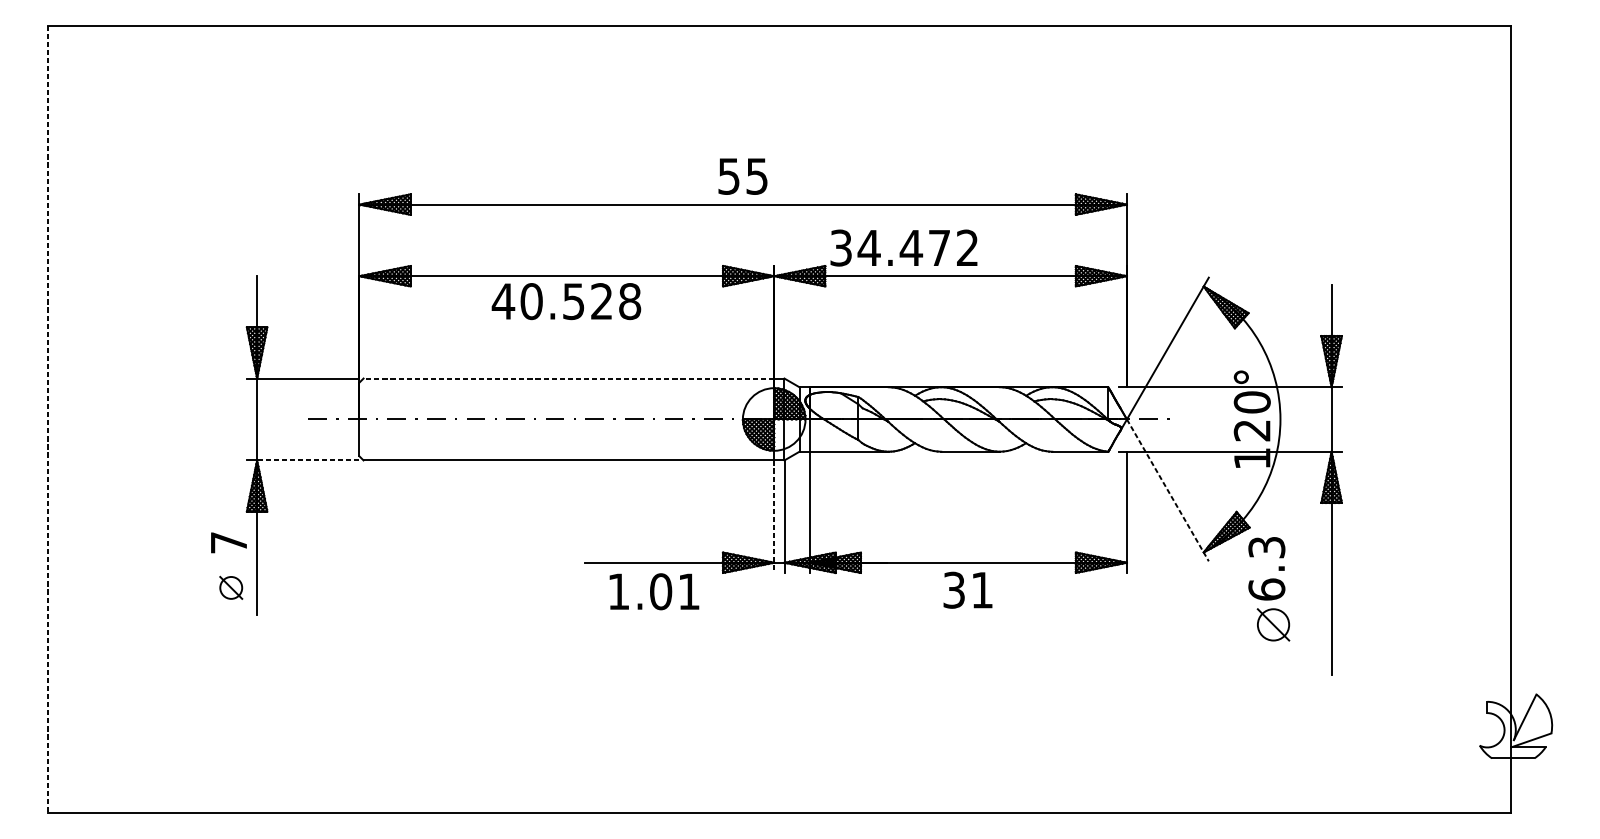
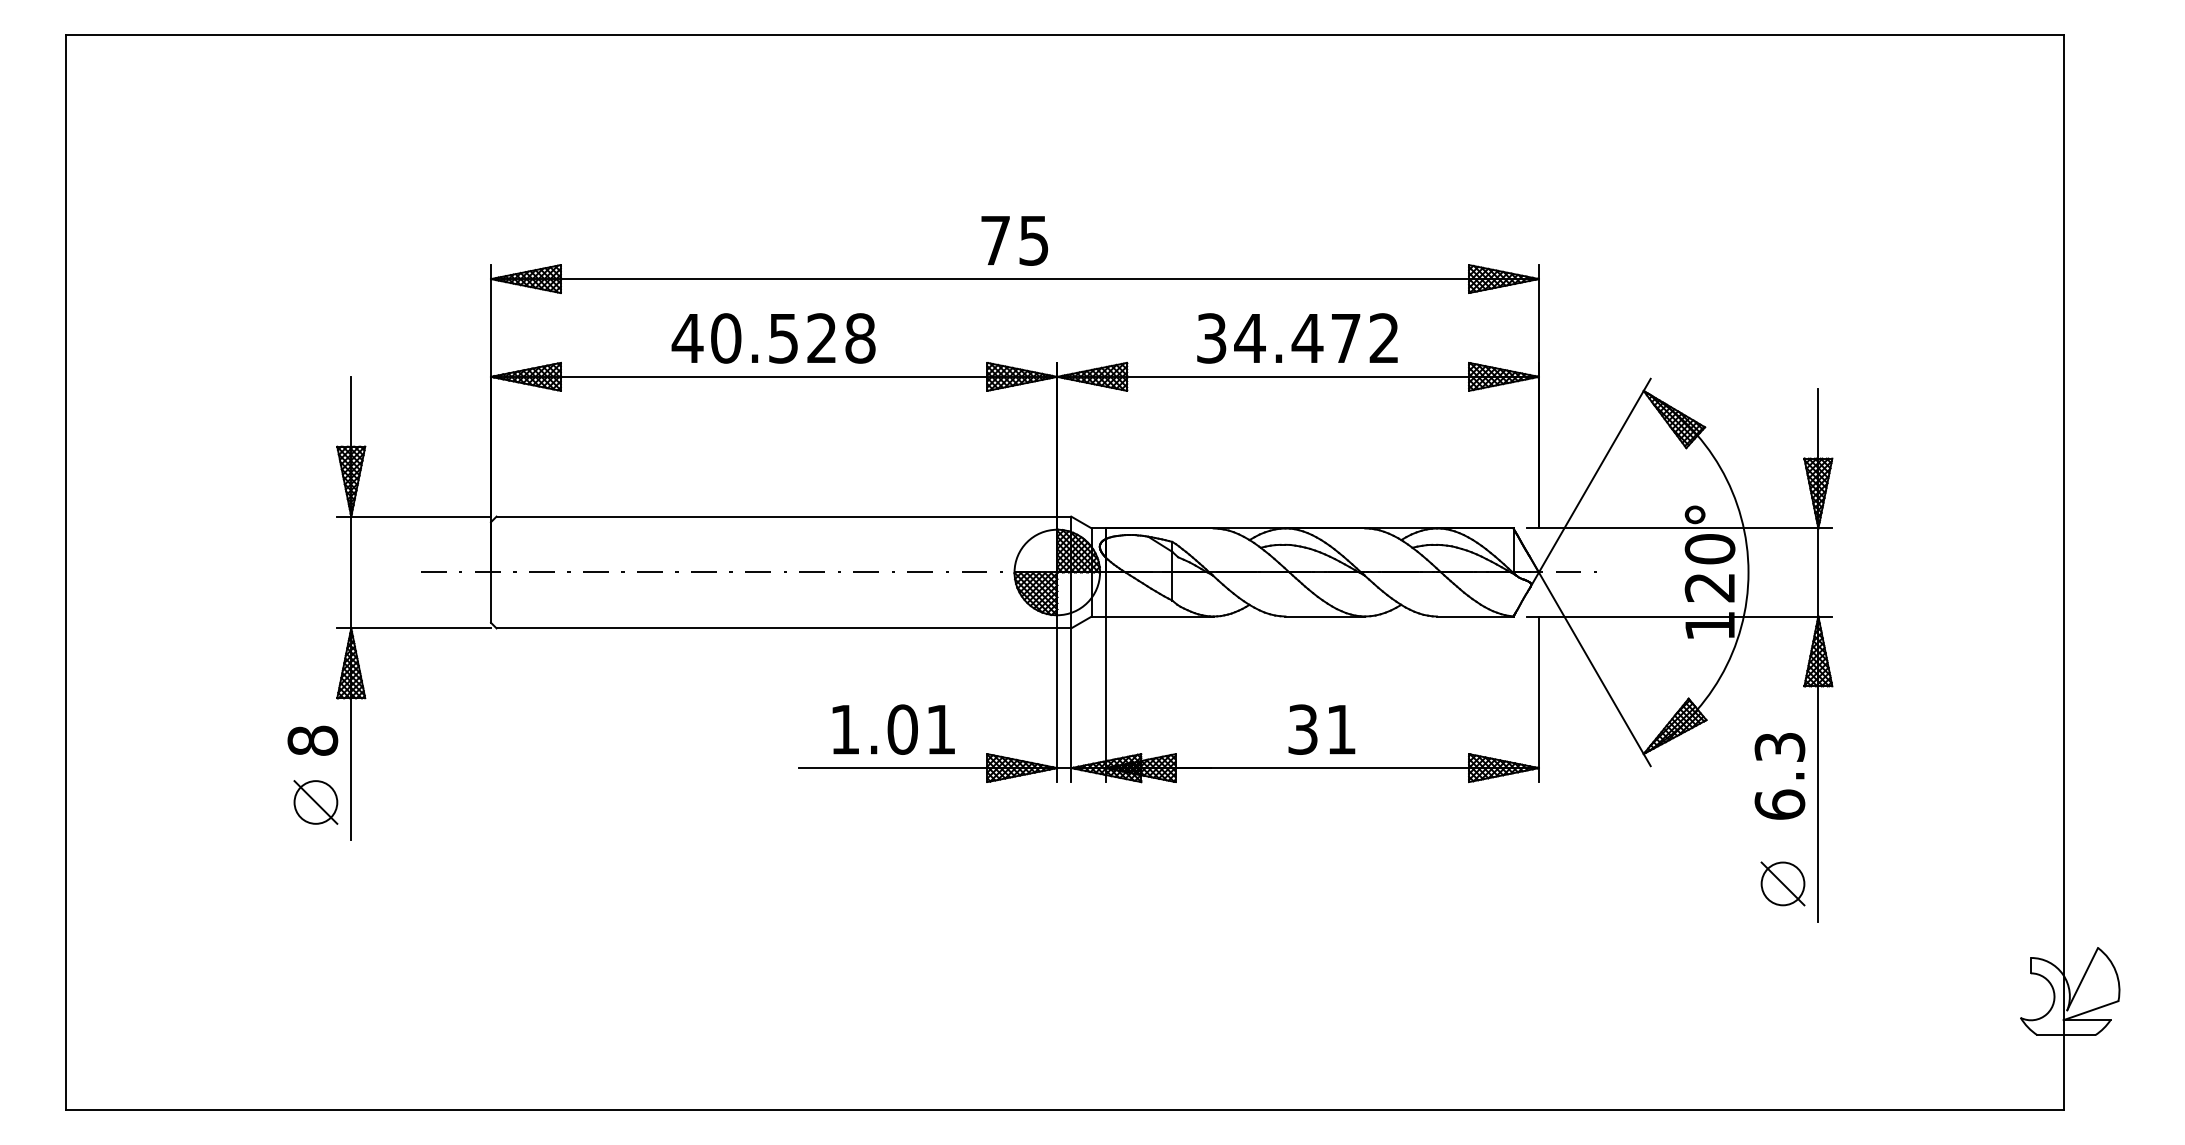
text: (728, 176) -> (995, 240), 55 -> 75
text: (904, 248) -> (1297, 338), moved
text: (566, 301) -> (773, 338), moved
line: (568, 378) -> (776, 516), dashed -> solid
line: (47, 419) -> (65, 572), dashed -> solid
line: (308, 460) -> (421, 628), dashed -> solid
line: (1167, 490) -> (1594, 669), dashed -> solid
line: (774, 516) -> (1057, 705), dashed -> solid
text: (228, 542) -> (312, 740), 7 -> 8
text: (1266, 568) -> (1779, 776), moved
part: (230, 587) -> (315, 802), size x1.43
text: (967, 590) -> (1321, 729), moved
text: (654, 591) -> (893, 729), moved
part: (1273, 624) -> (1782, 883), moved

